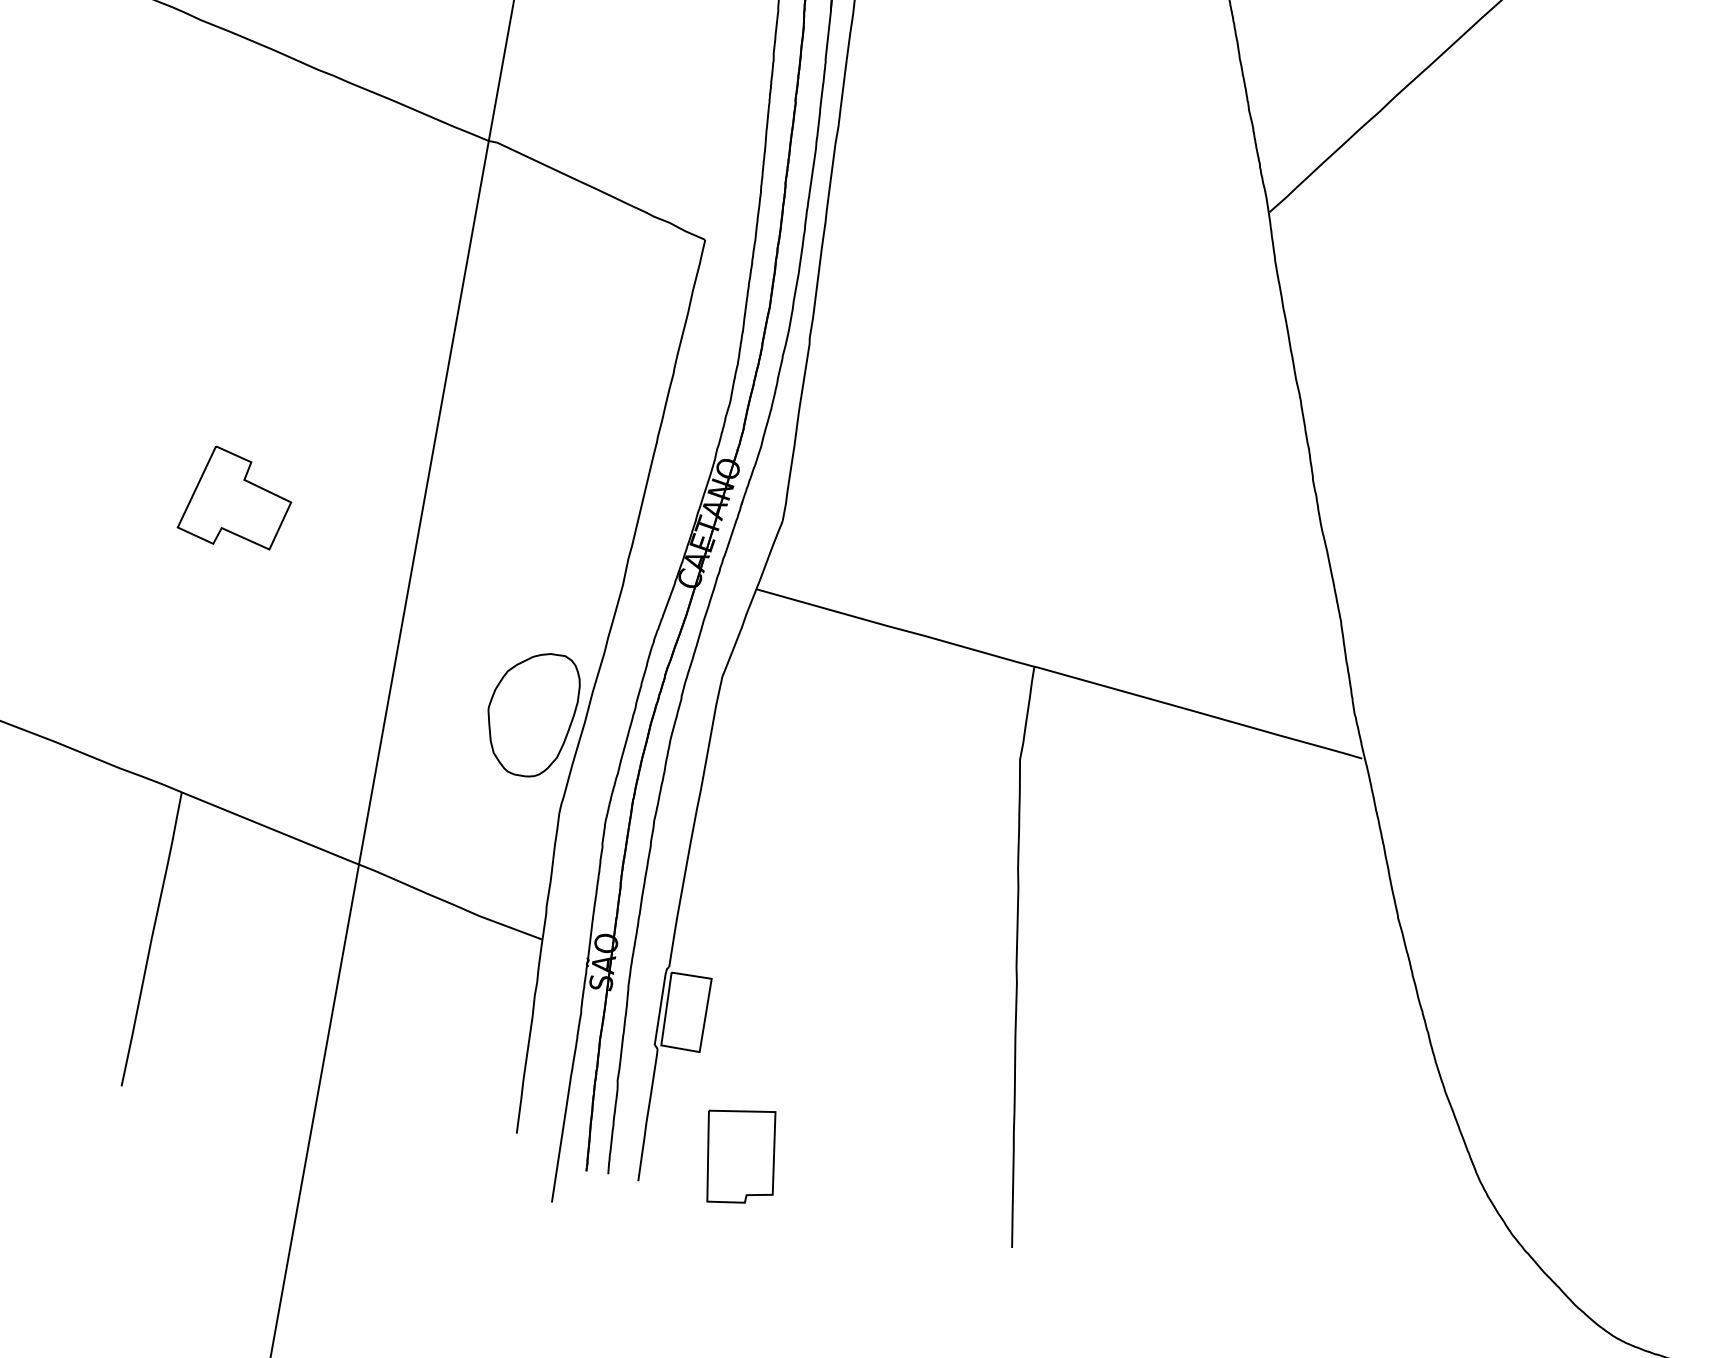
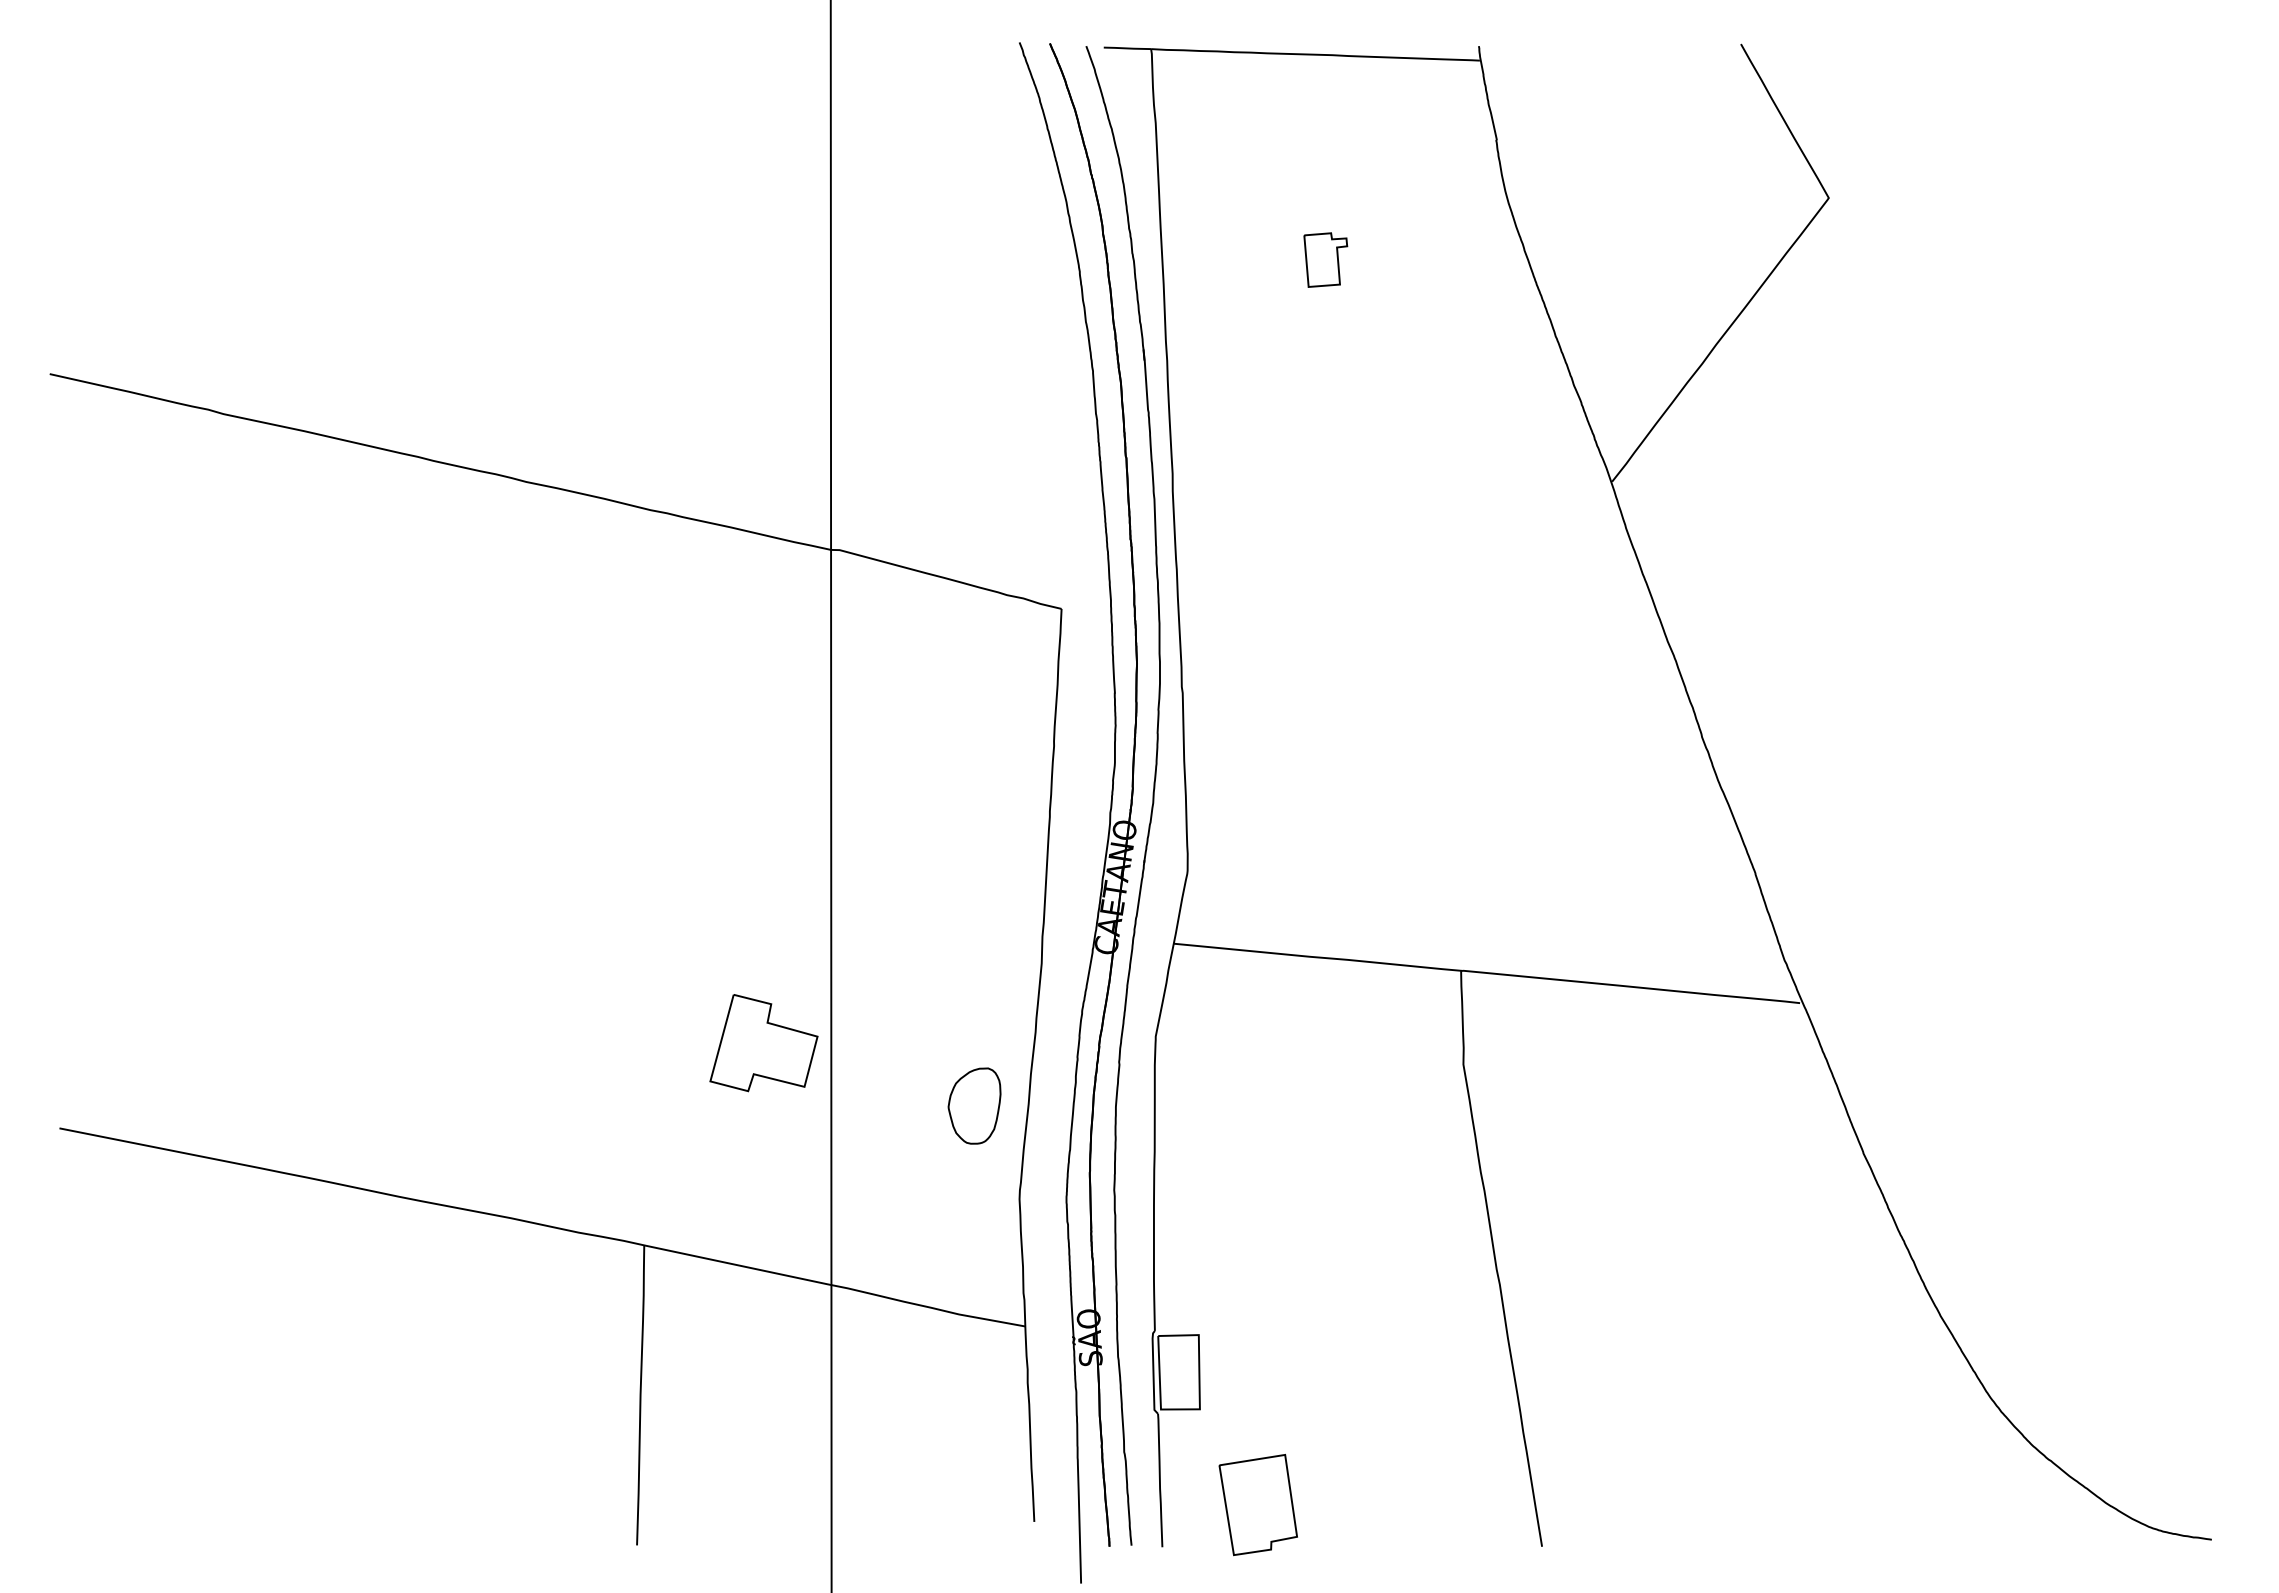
part: (236, 499) -> (763, 1043), moved
part: (531, 713) -> (974, 1105), size x0.6

